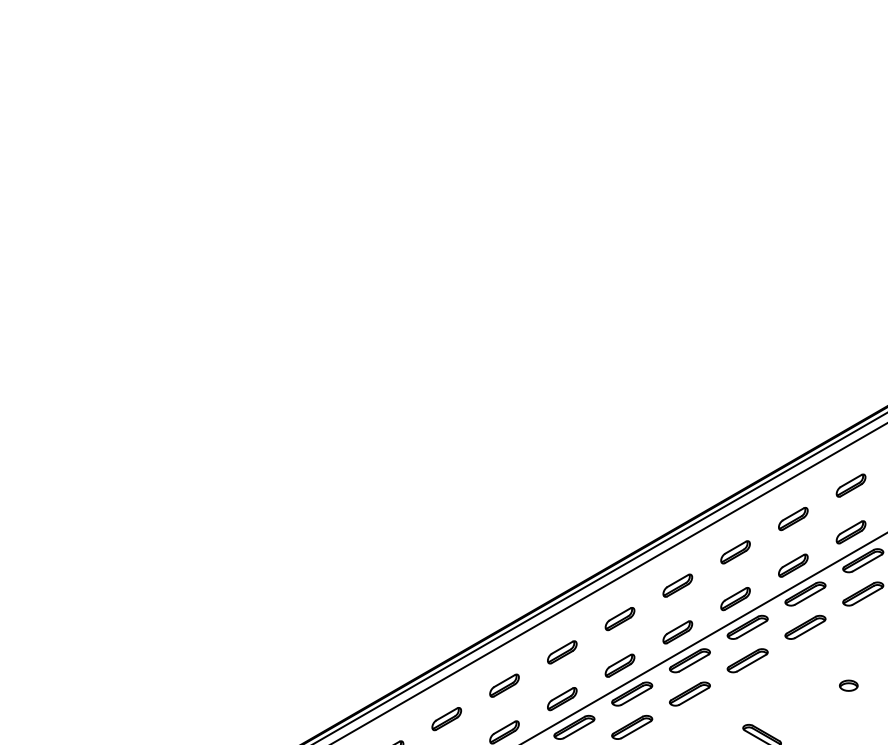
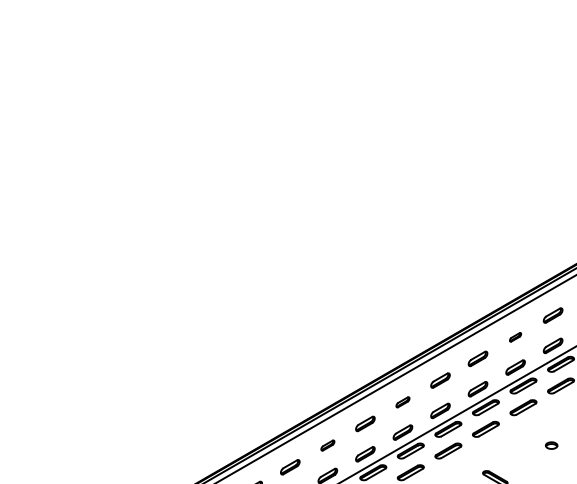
part: (793, 519) -> (515, 337), size x0.6
part: (619, 619) -> (402, 402), size x0.7
part: (503, 685) -> (327, 445), size x0.7

